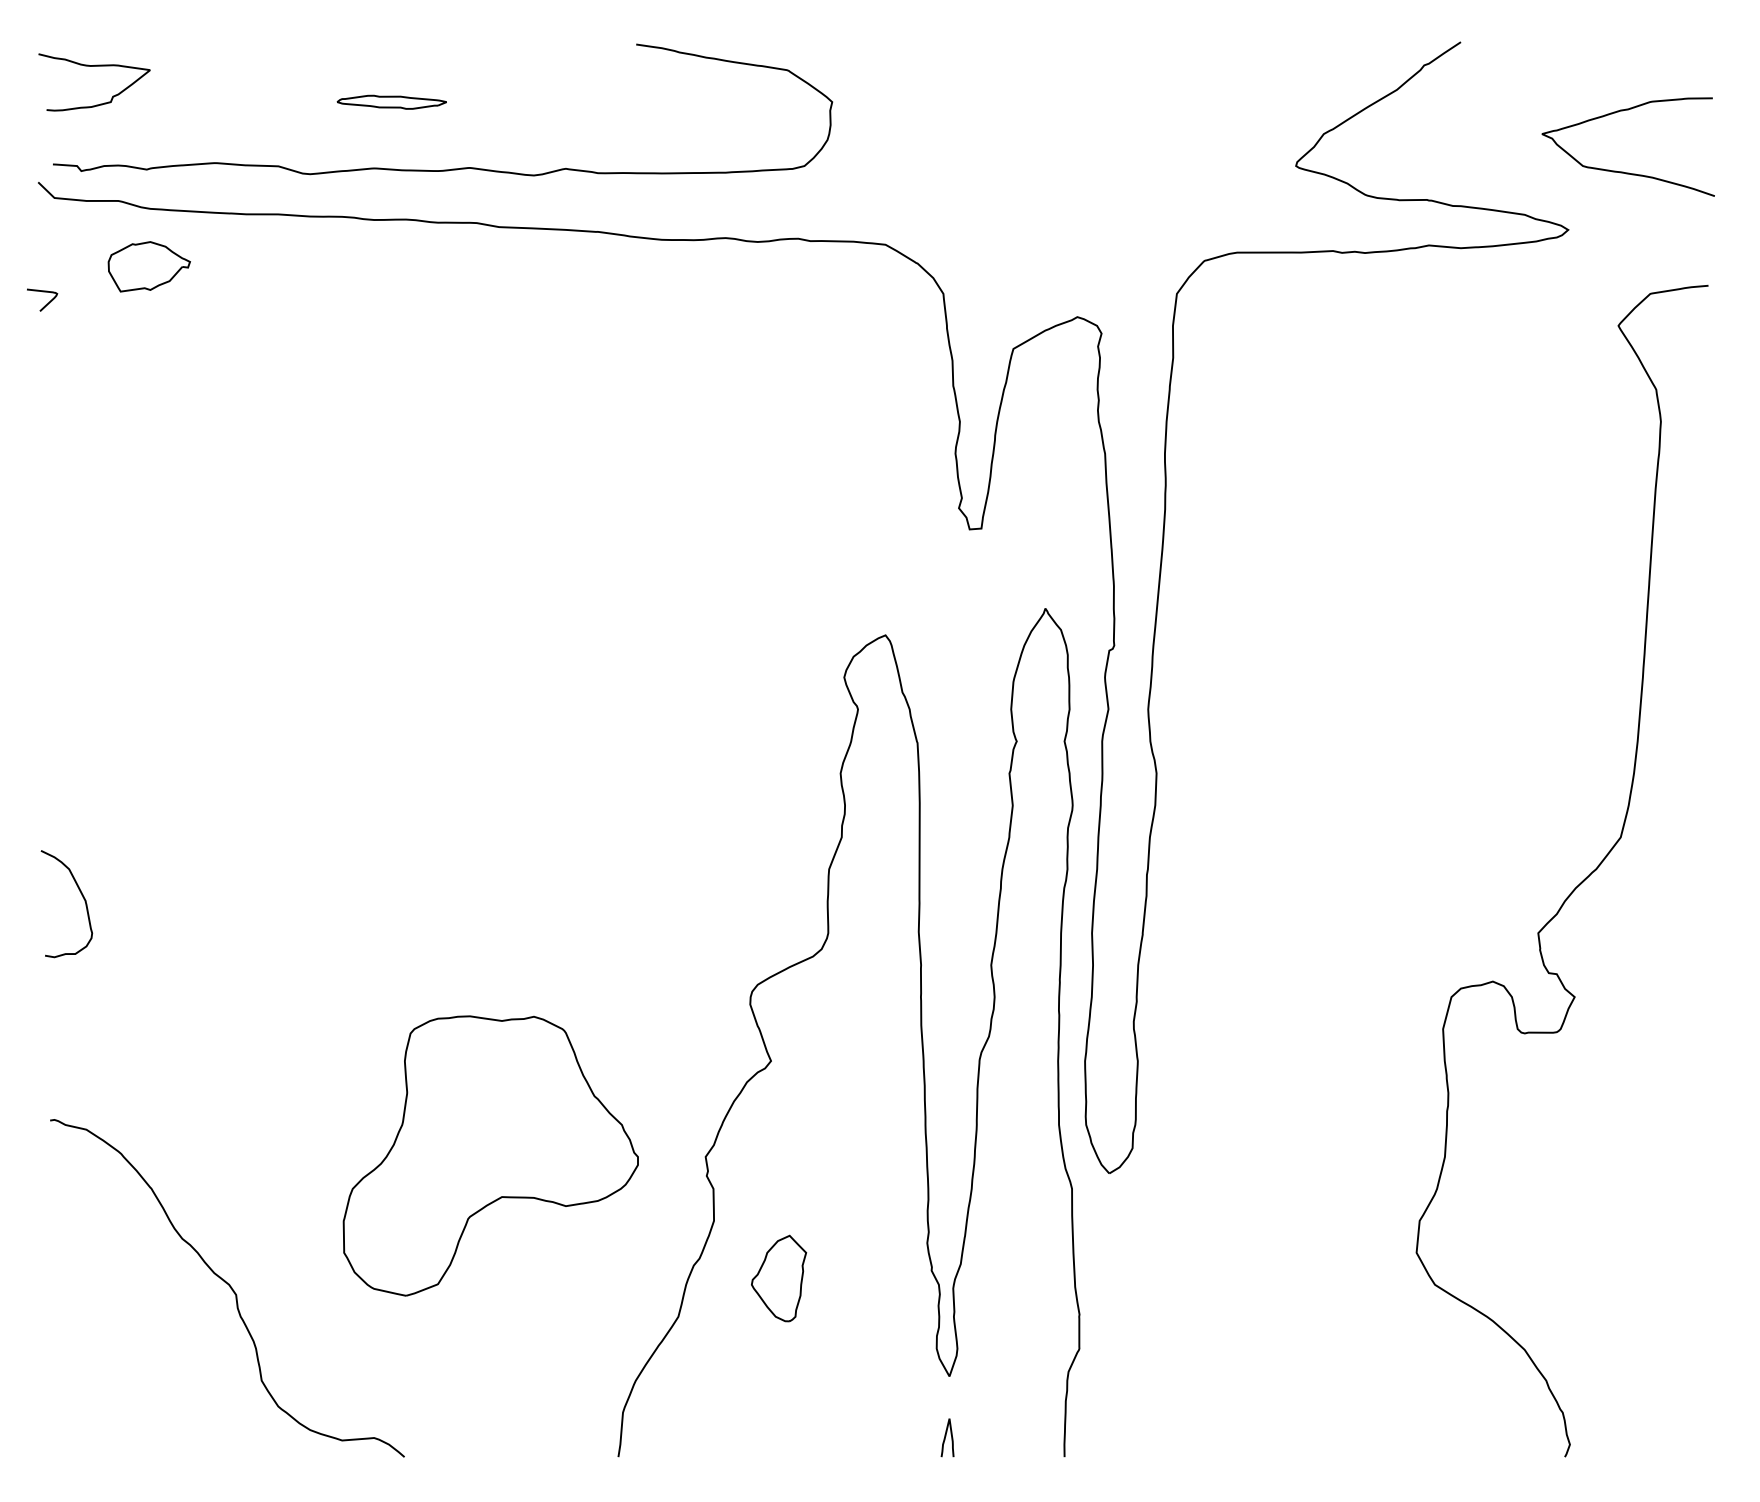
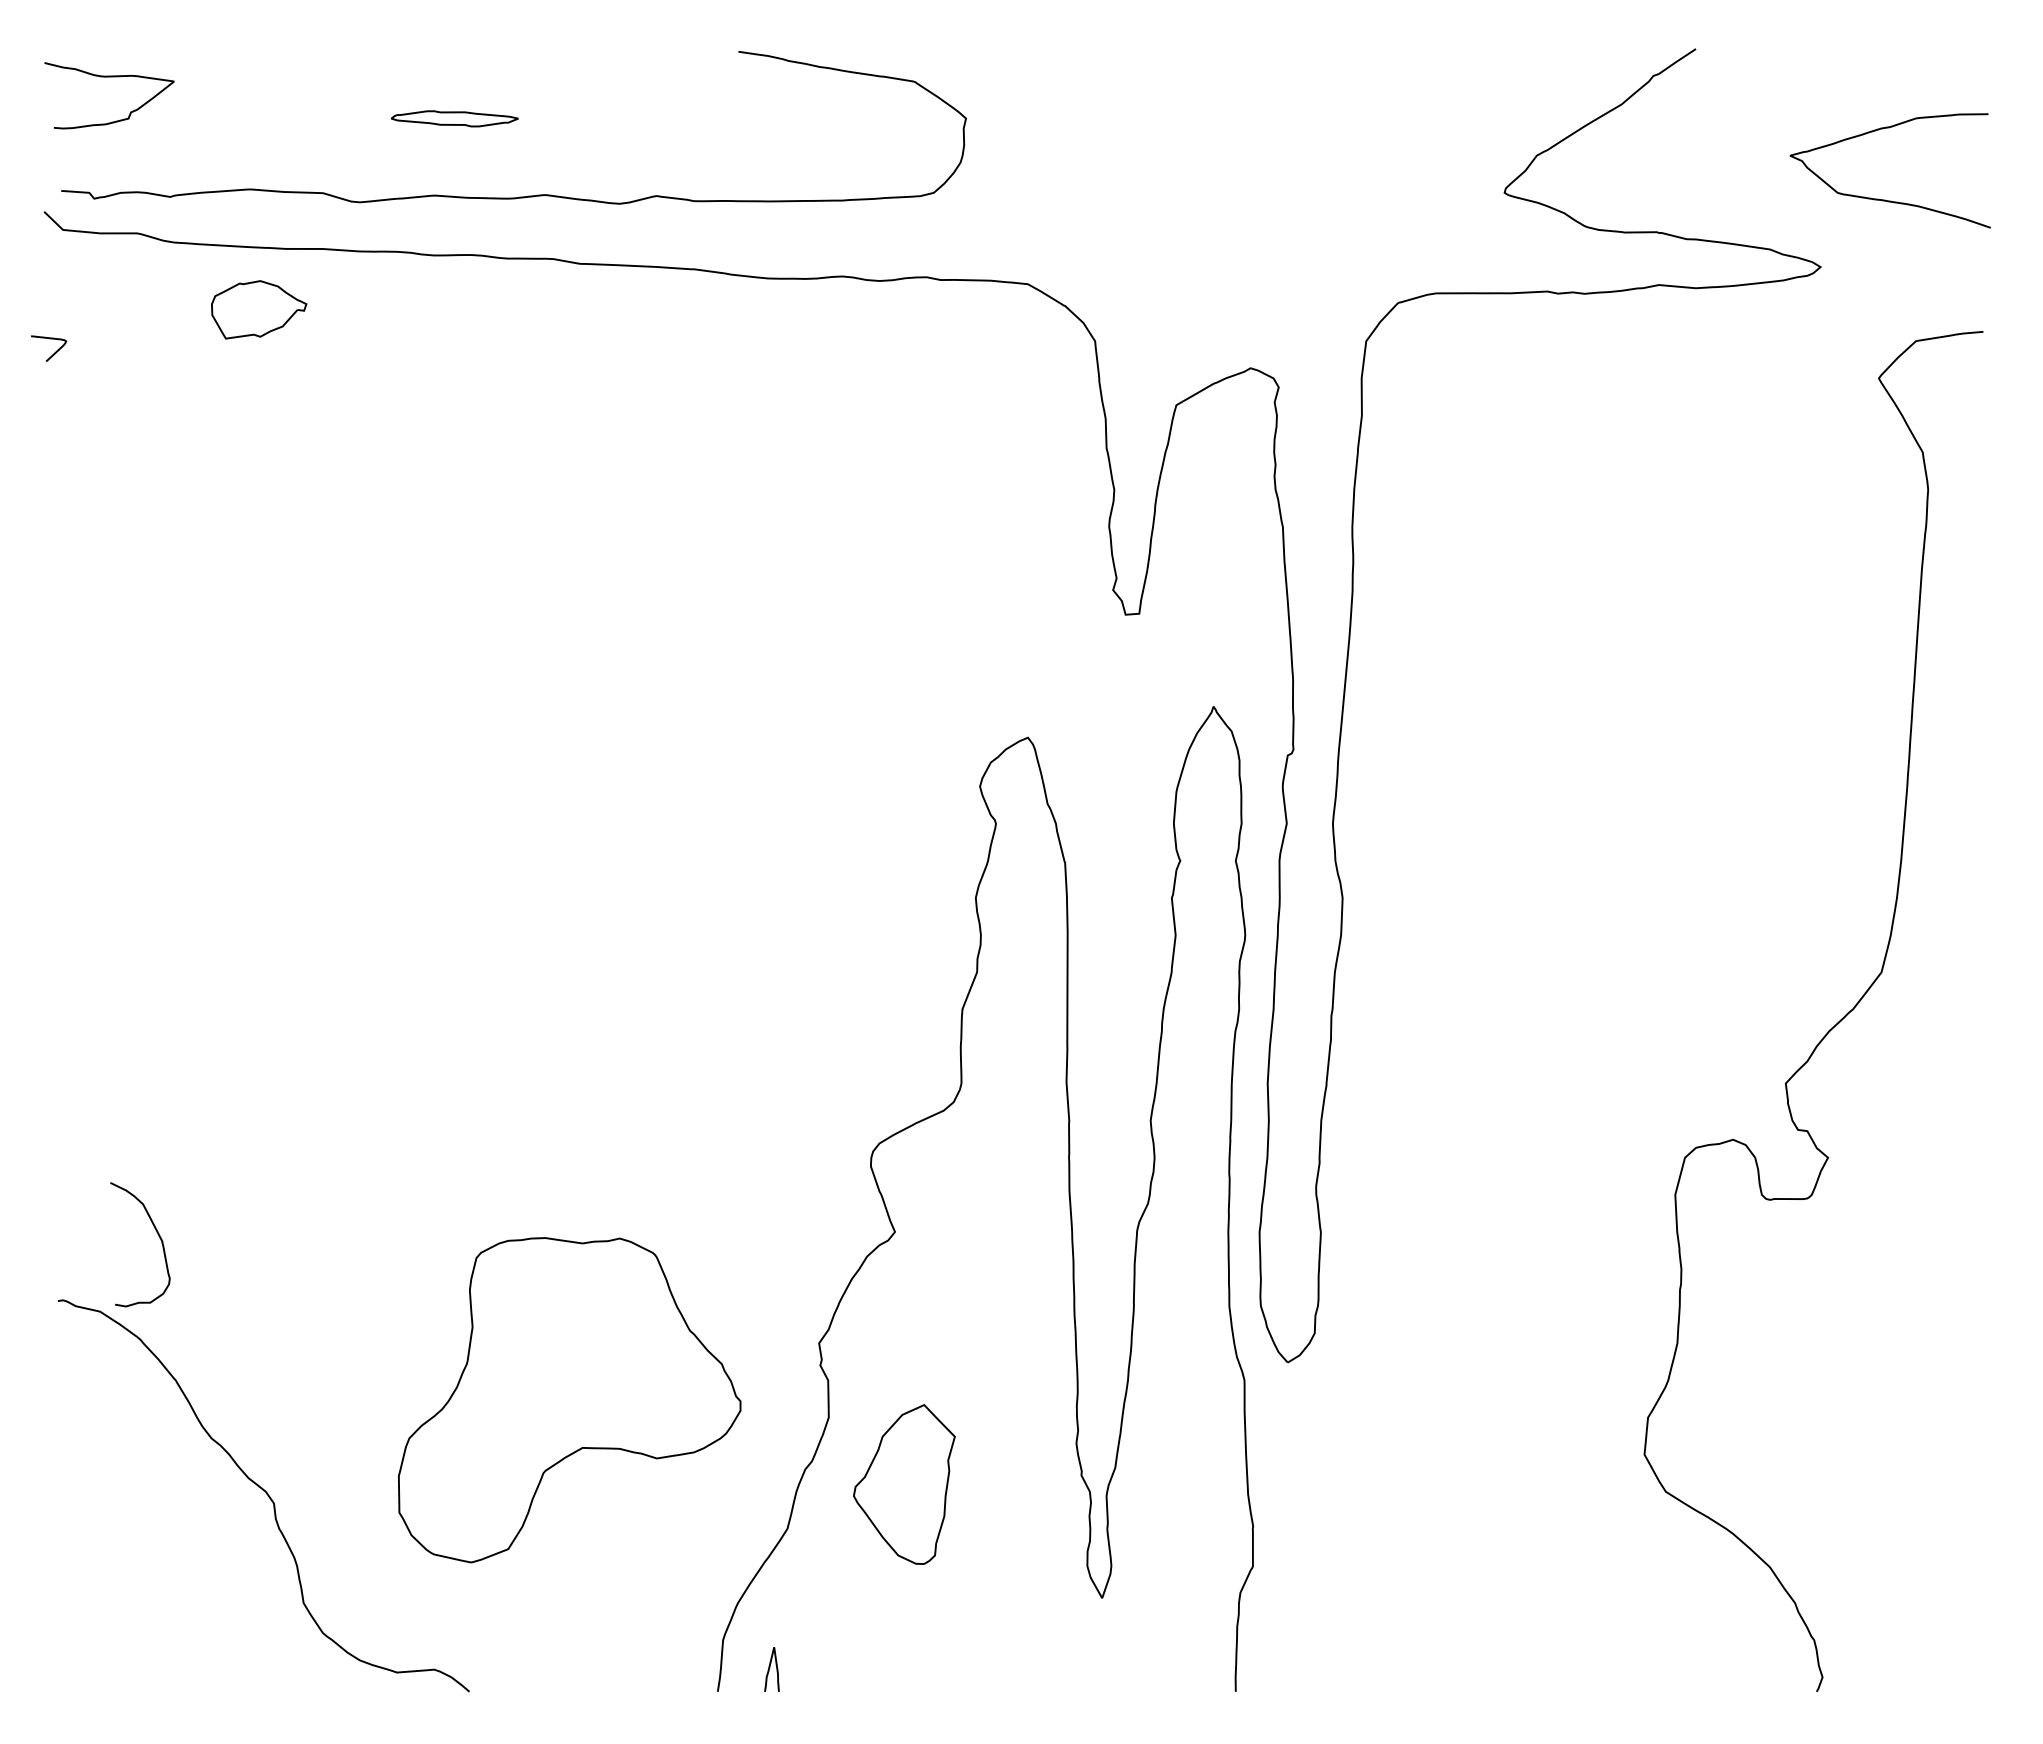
part: (149, 266) -> (259, 309), moved
curve: (82, 896) -> (158, 1236), moved
part: (490, 1156) -> (569, 1400), moved
part: (778, 1278) -> (903, 1484), size x1.6
curve: (945, 1437) -> (769, 1669), moved

